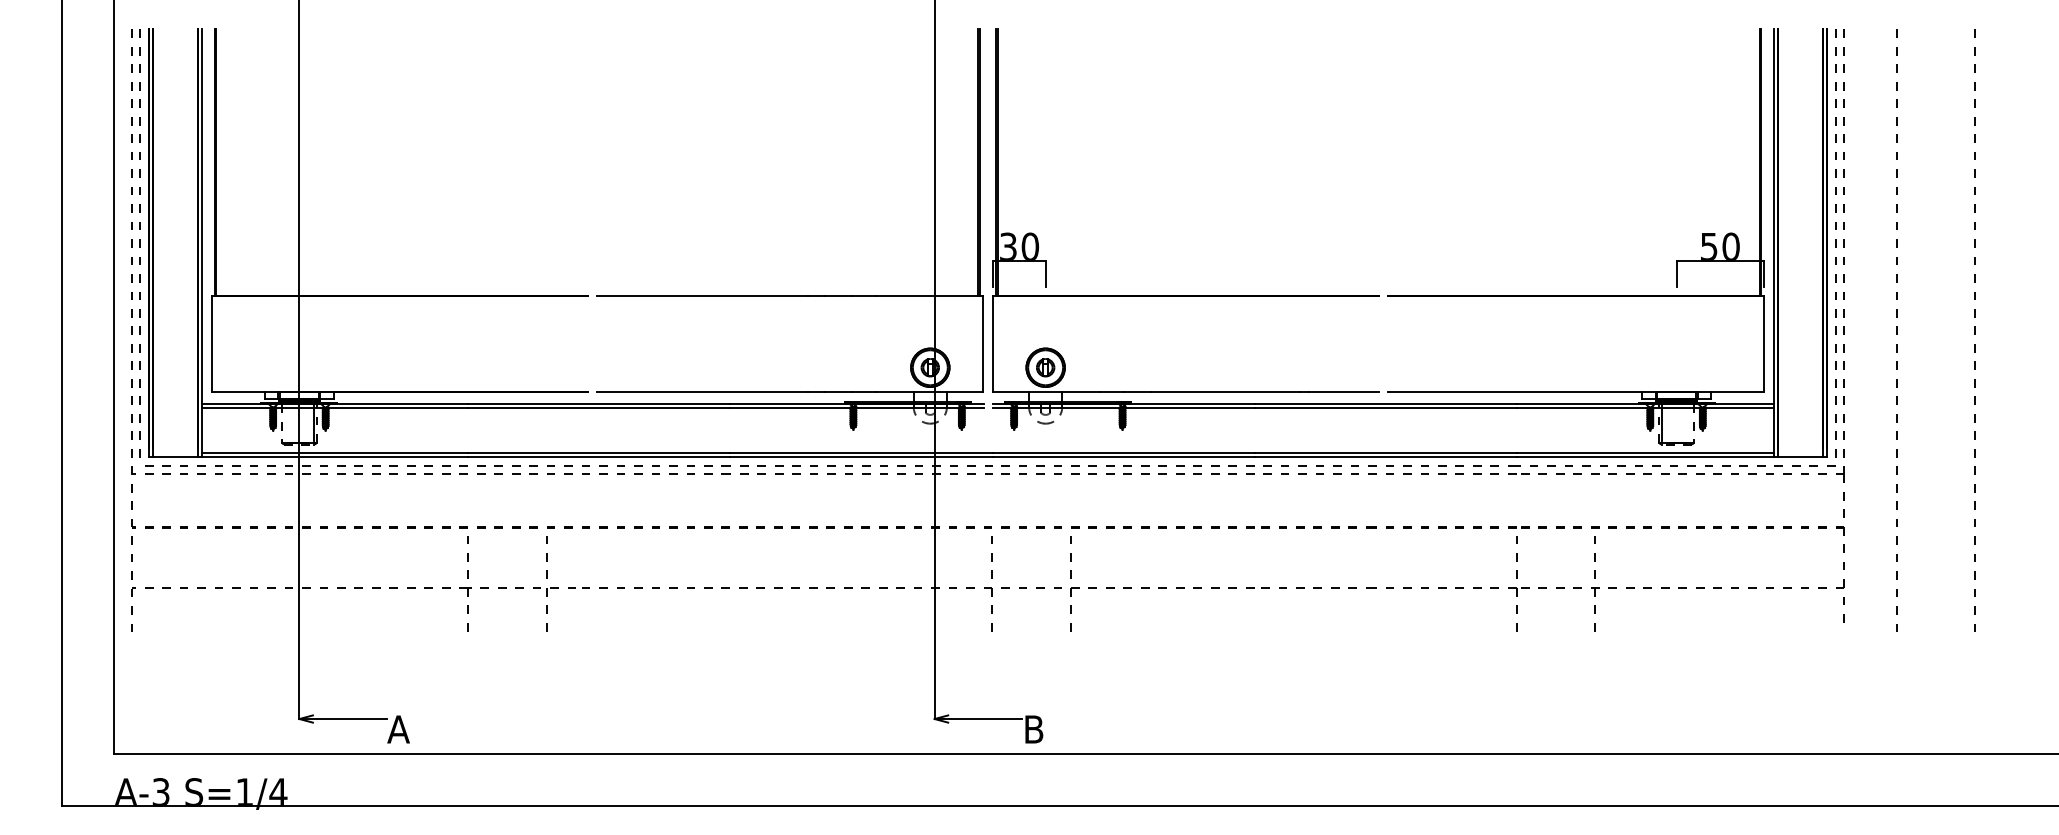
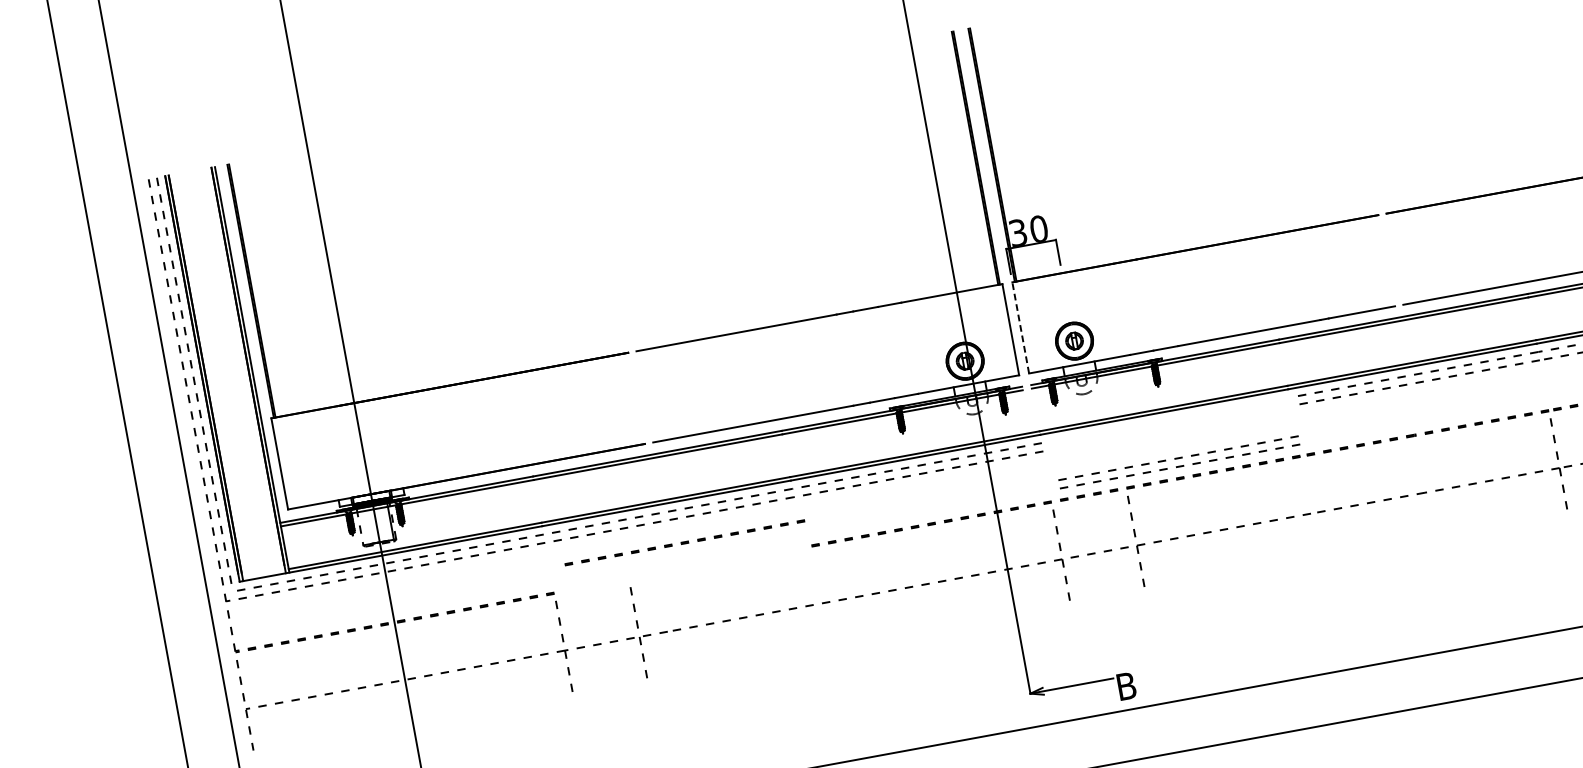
line: (993, 343) -> (1020, 327), solid -> dashed
part: (1127, 469) -> (1178, 461), moved
part: (603, 527) -> (684, 542), moved

